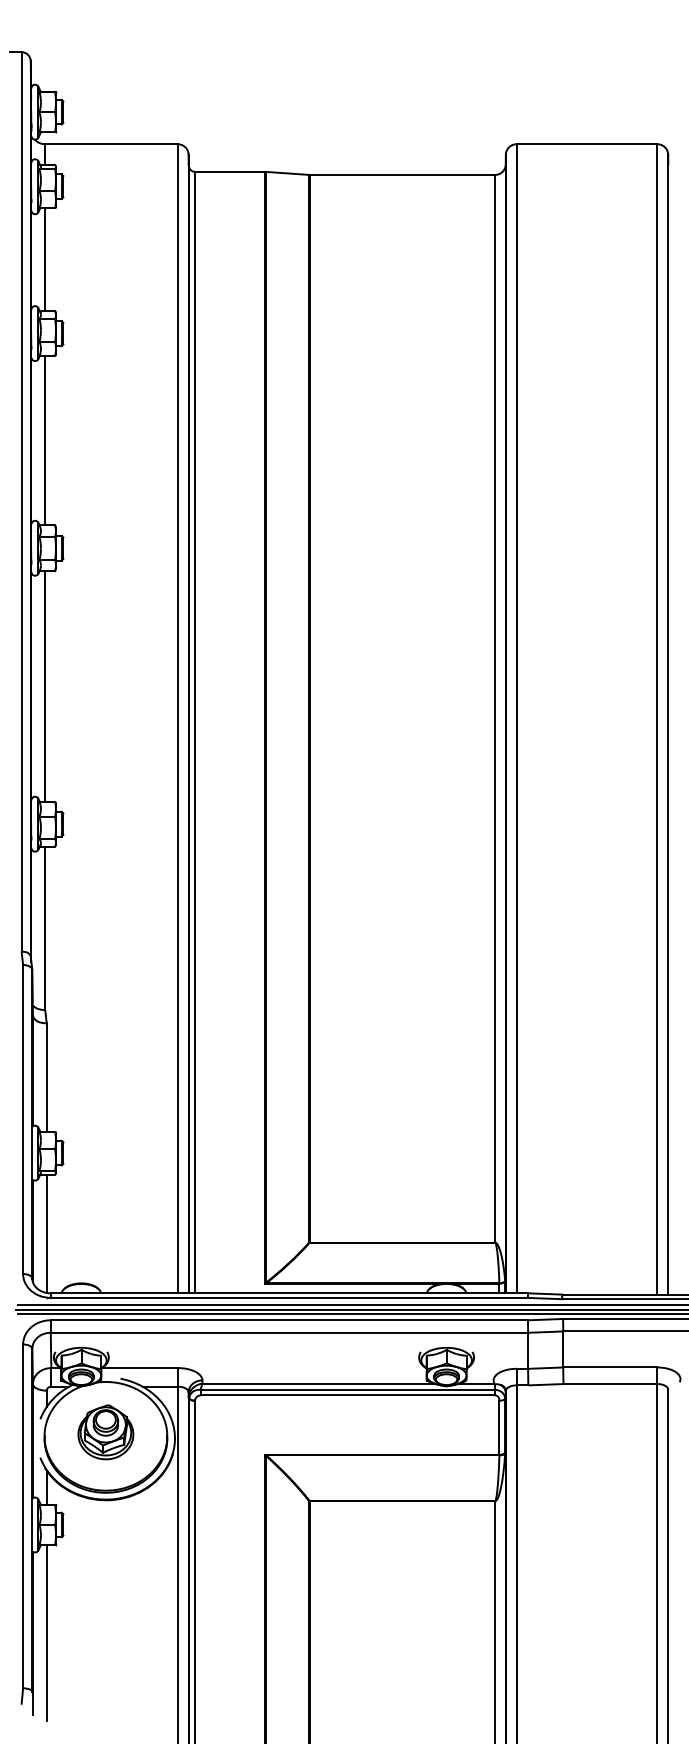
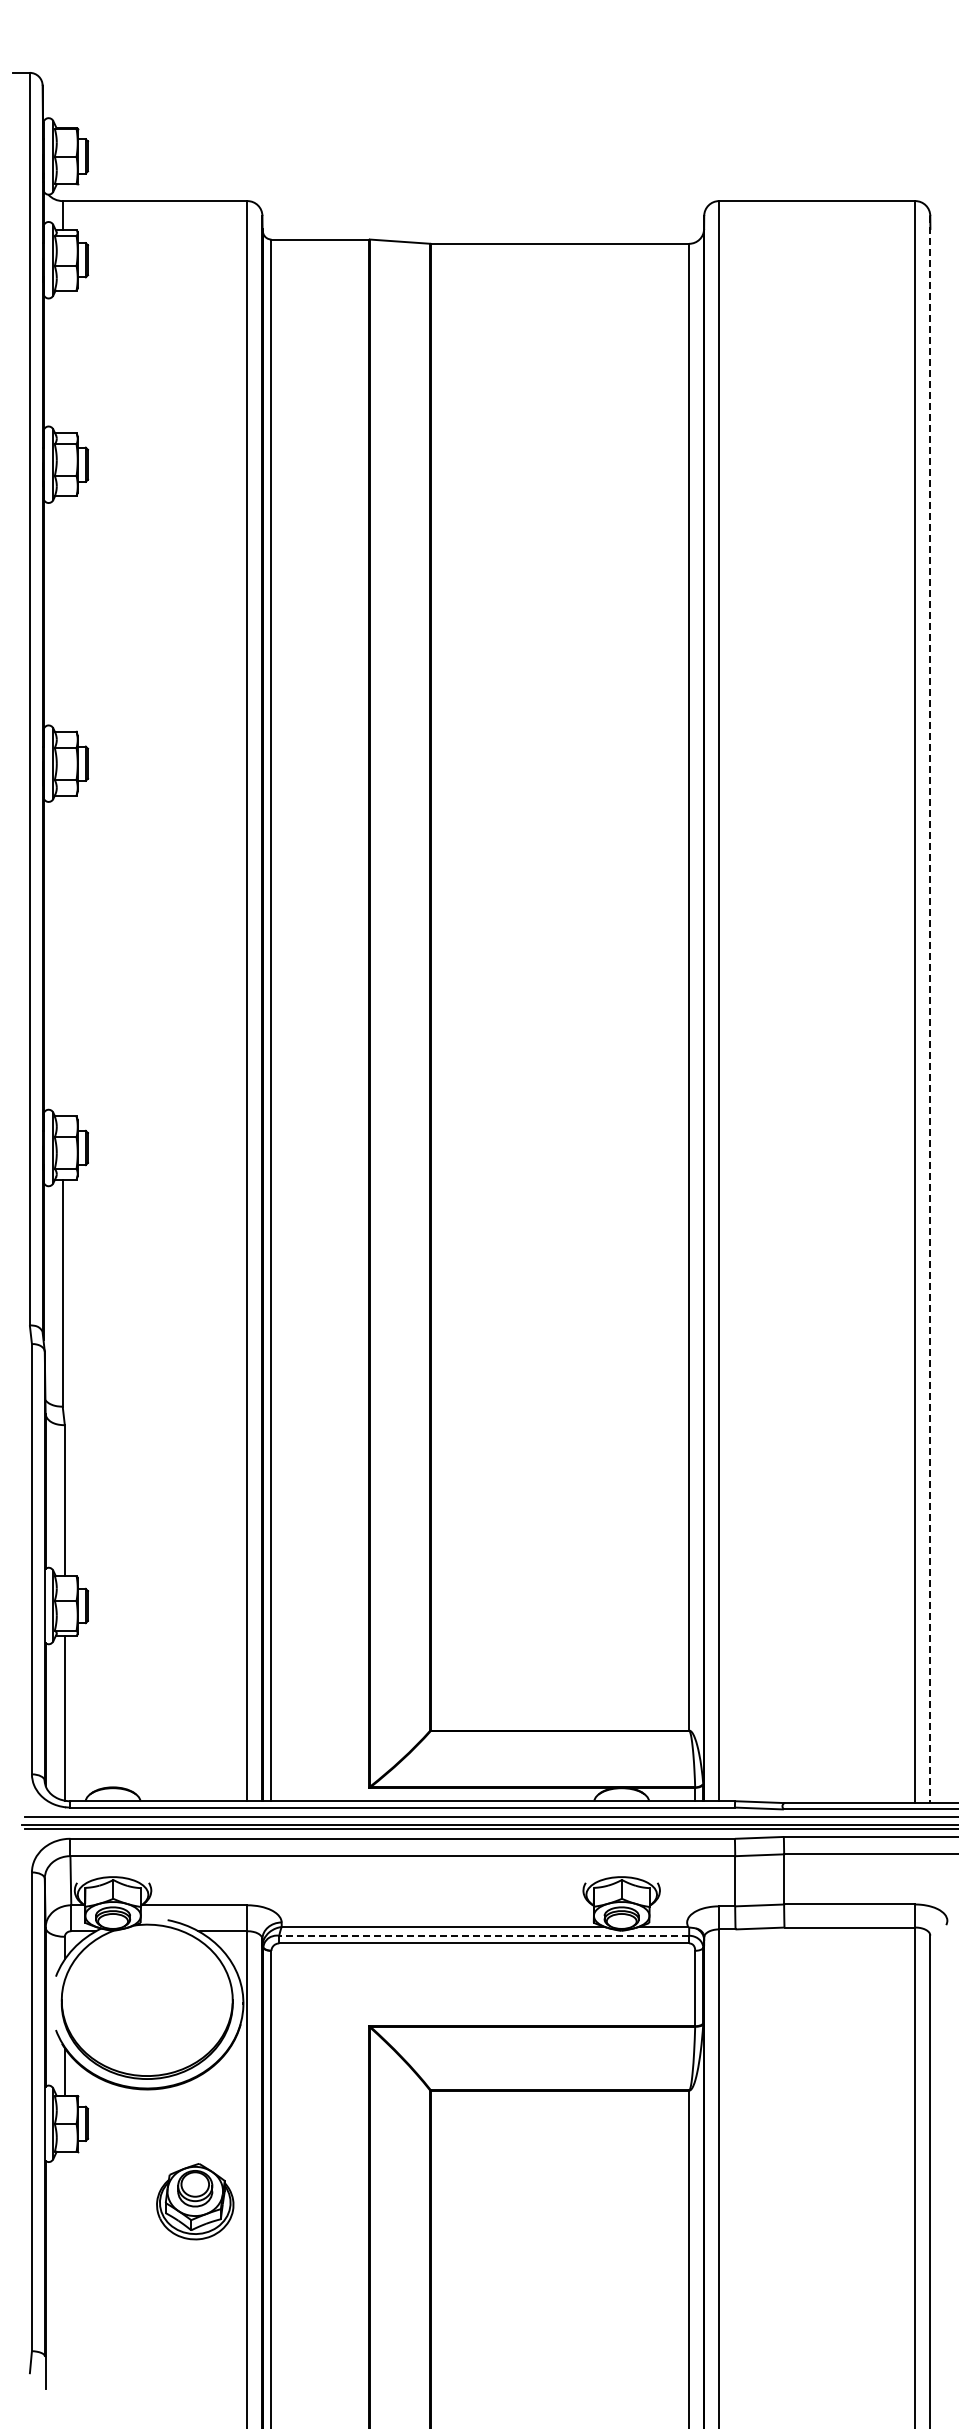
line: (45, 259) -> (62, 361), removed
line: (45, 440) -> (62, 613), removed
line: (45, 686) -> (62, 955), removed
line: (668, 724) -> (930, 1009), solid -> dashed
line: (348, 1389) -> (484, 1935), solid -> dashed
part: (106, 1432) -> (195, 2201), moved
line: (46, 1632) -> (64, 2273), removed

